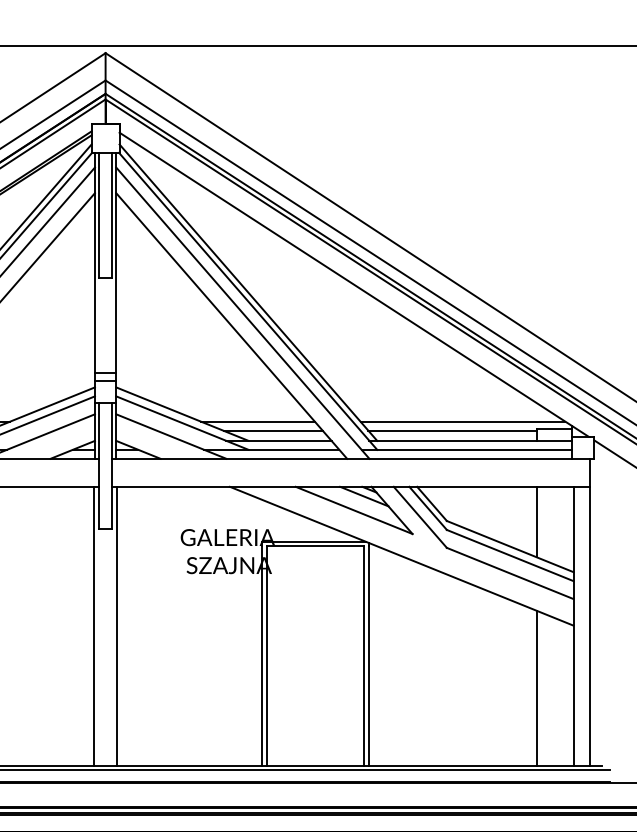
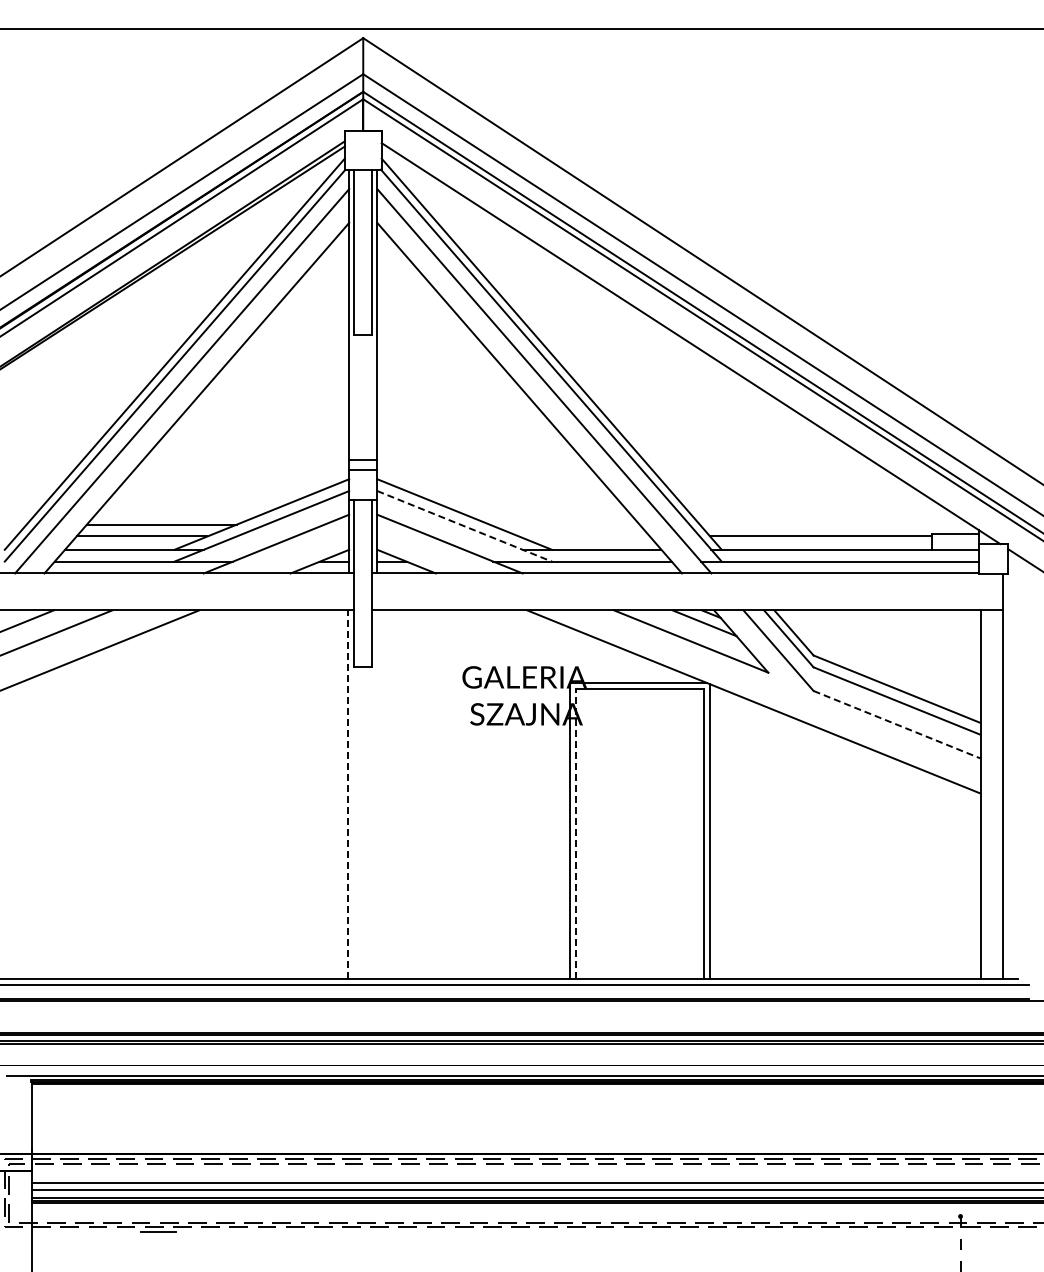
line: (258, 421) -> (564, 524), removed
line: (462, 421) -> (834, 524), removed
line: (183, 423) -> (465, 526), solid -> dashed
line: (273, 430) -> (584, 536), removed
line: (536, 521) -> (931, 656), removed
line: (510, 573) -> (897, 724), solid -> dashed
line: (93, 626) -> (347, 794), solid -> dashed
line: (117, 626) -> (378, 794), removed
line: (266, 655) -> (575, 833), solid -> dashed
line: (536, 687) -> (931, 875), removed

